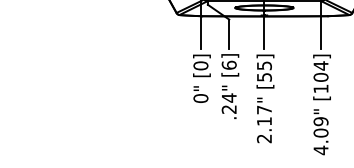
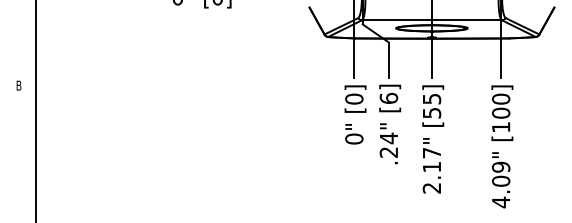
text: (321, 66) -> (501, 99), [104] -> [100]

